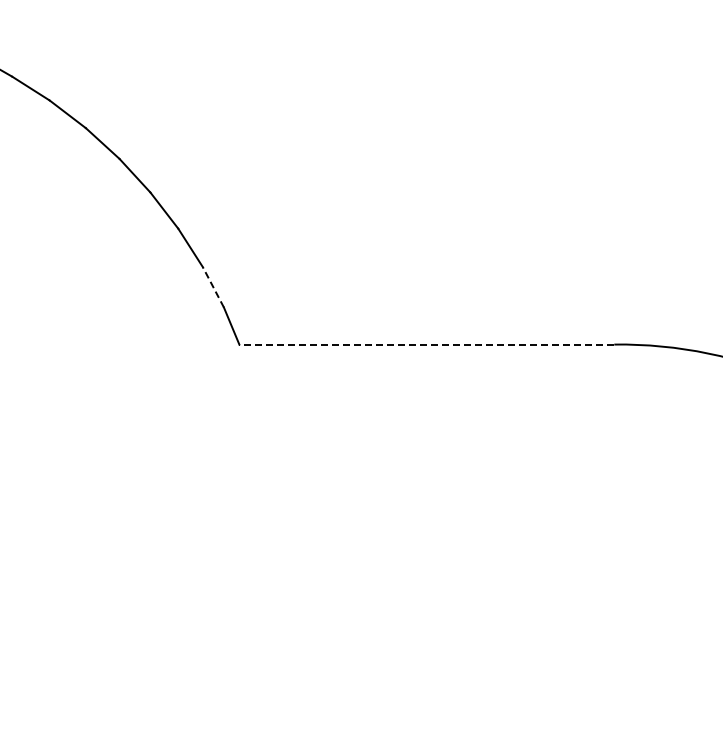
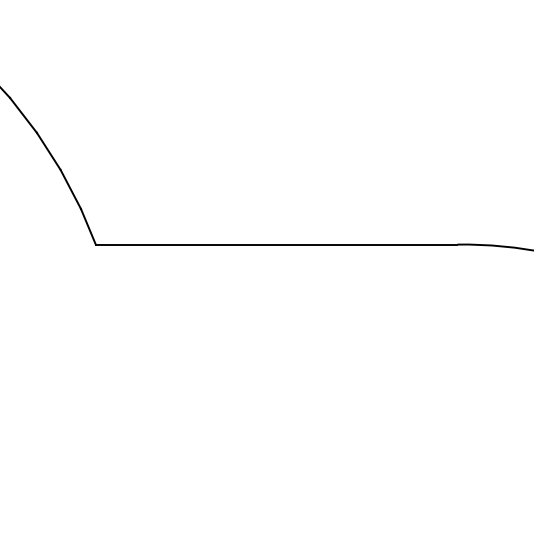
line: (213, 287) -> (70, 189), dashed -> solid
line: (426, 344) -> (276, 244), dashed -> solid

